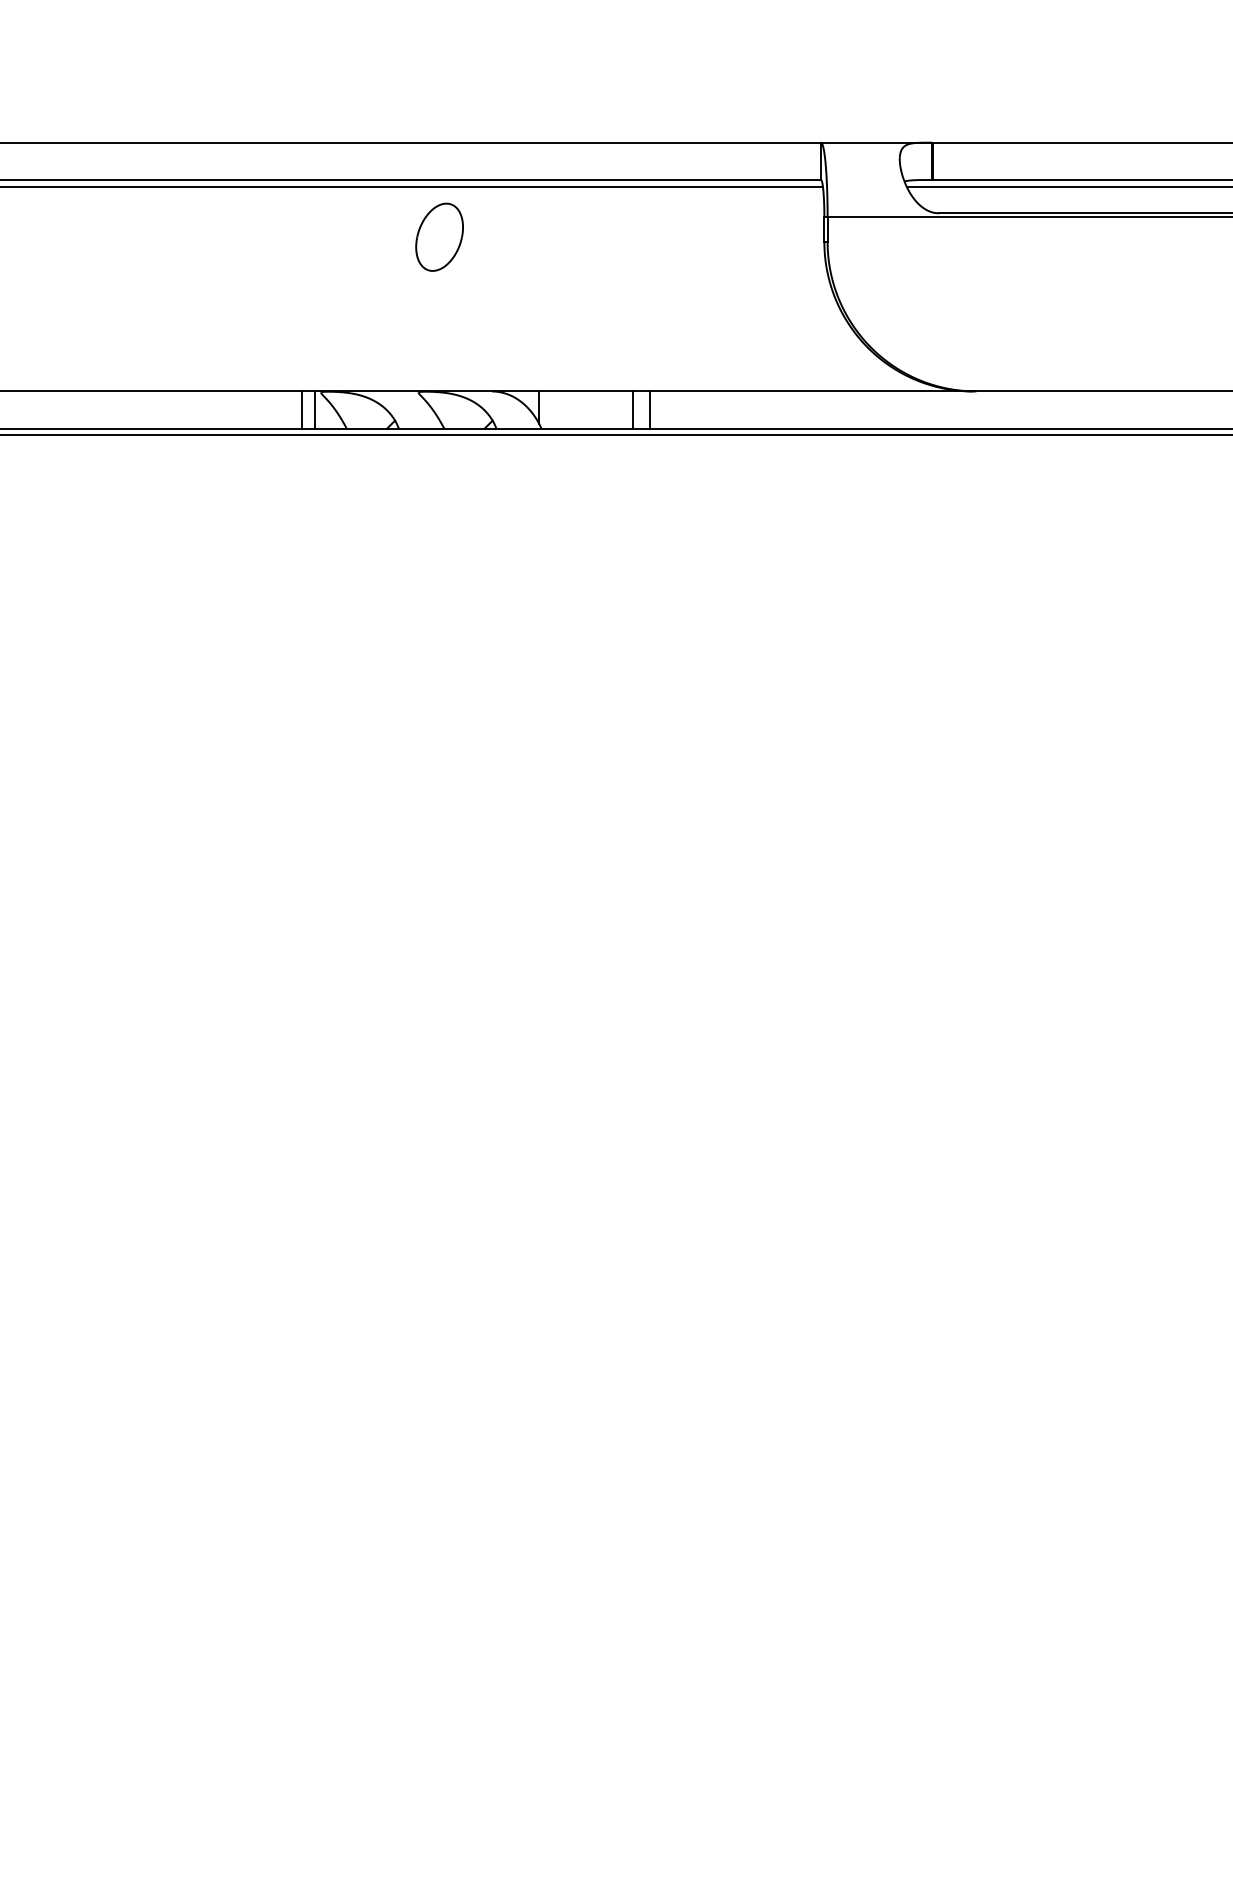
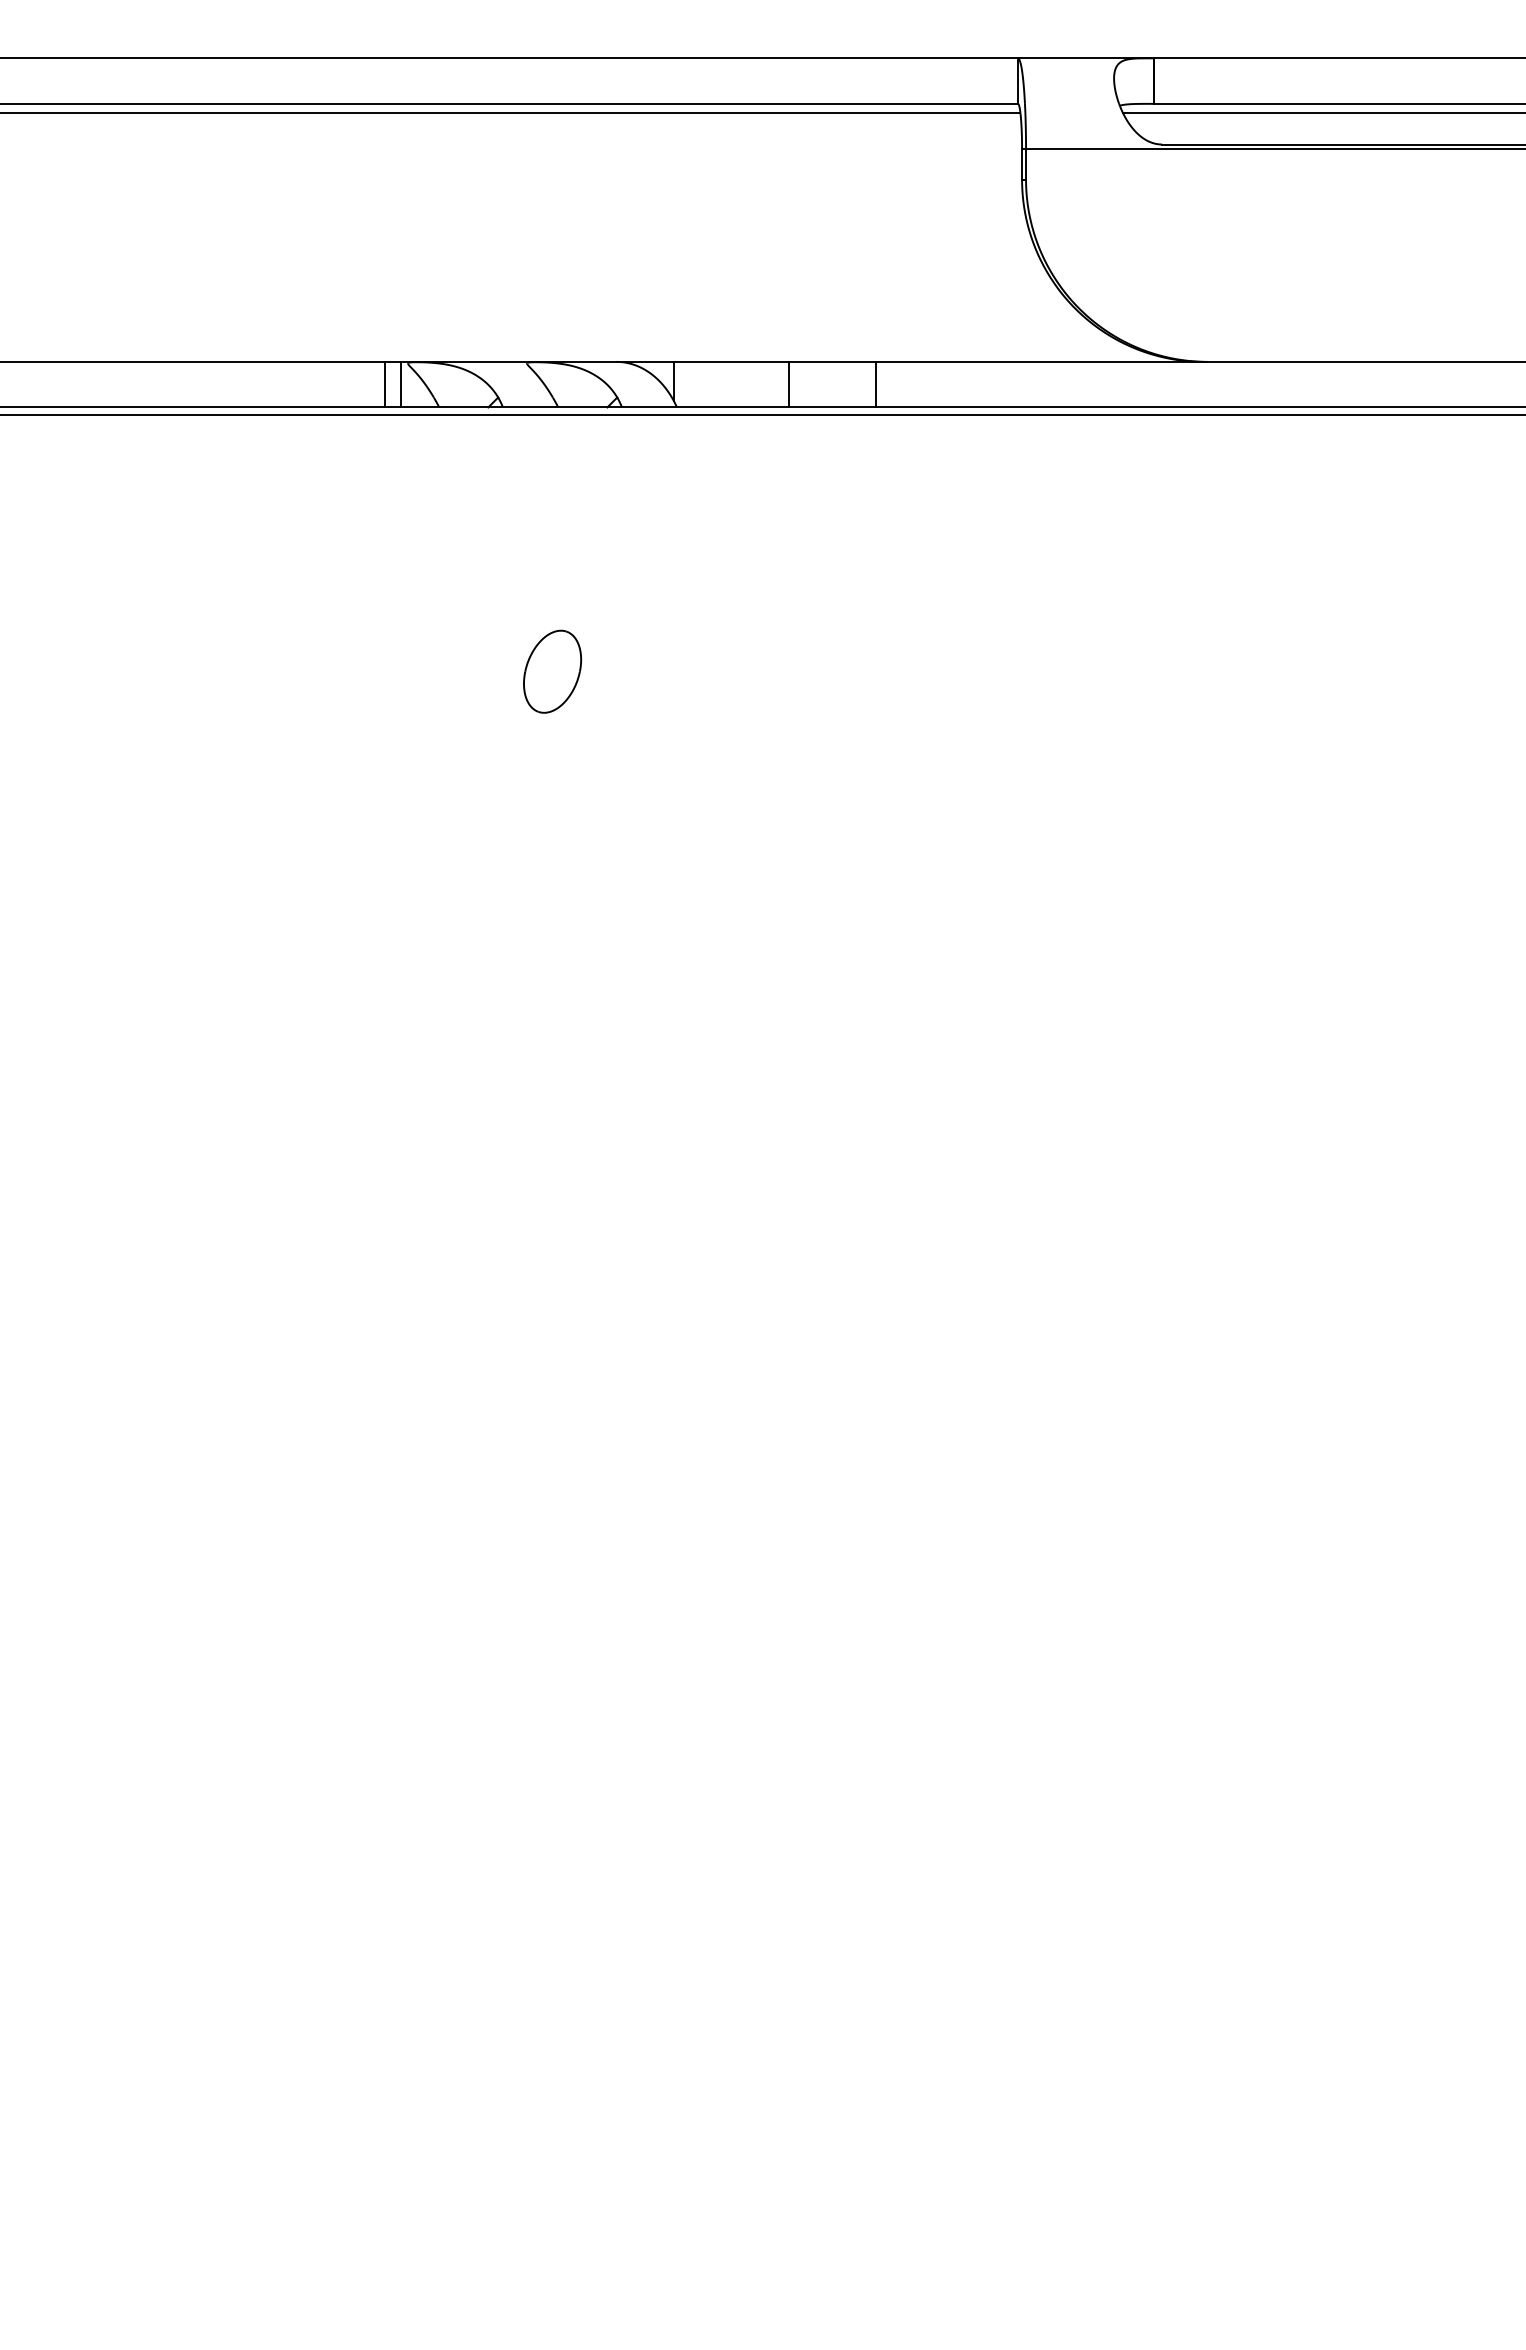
part: (439, 237) -> (552, 671), moved
line: (650, 409) -> (875, 384), moved

